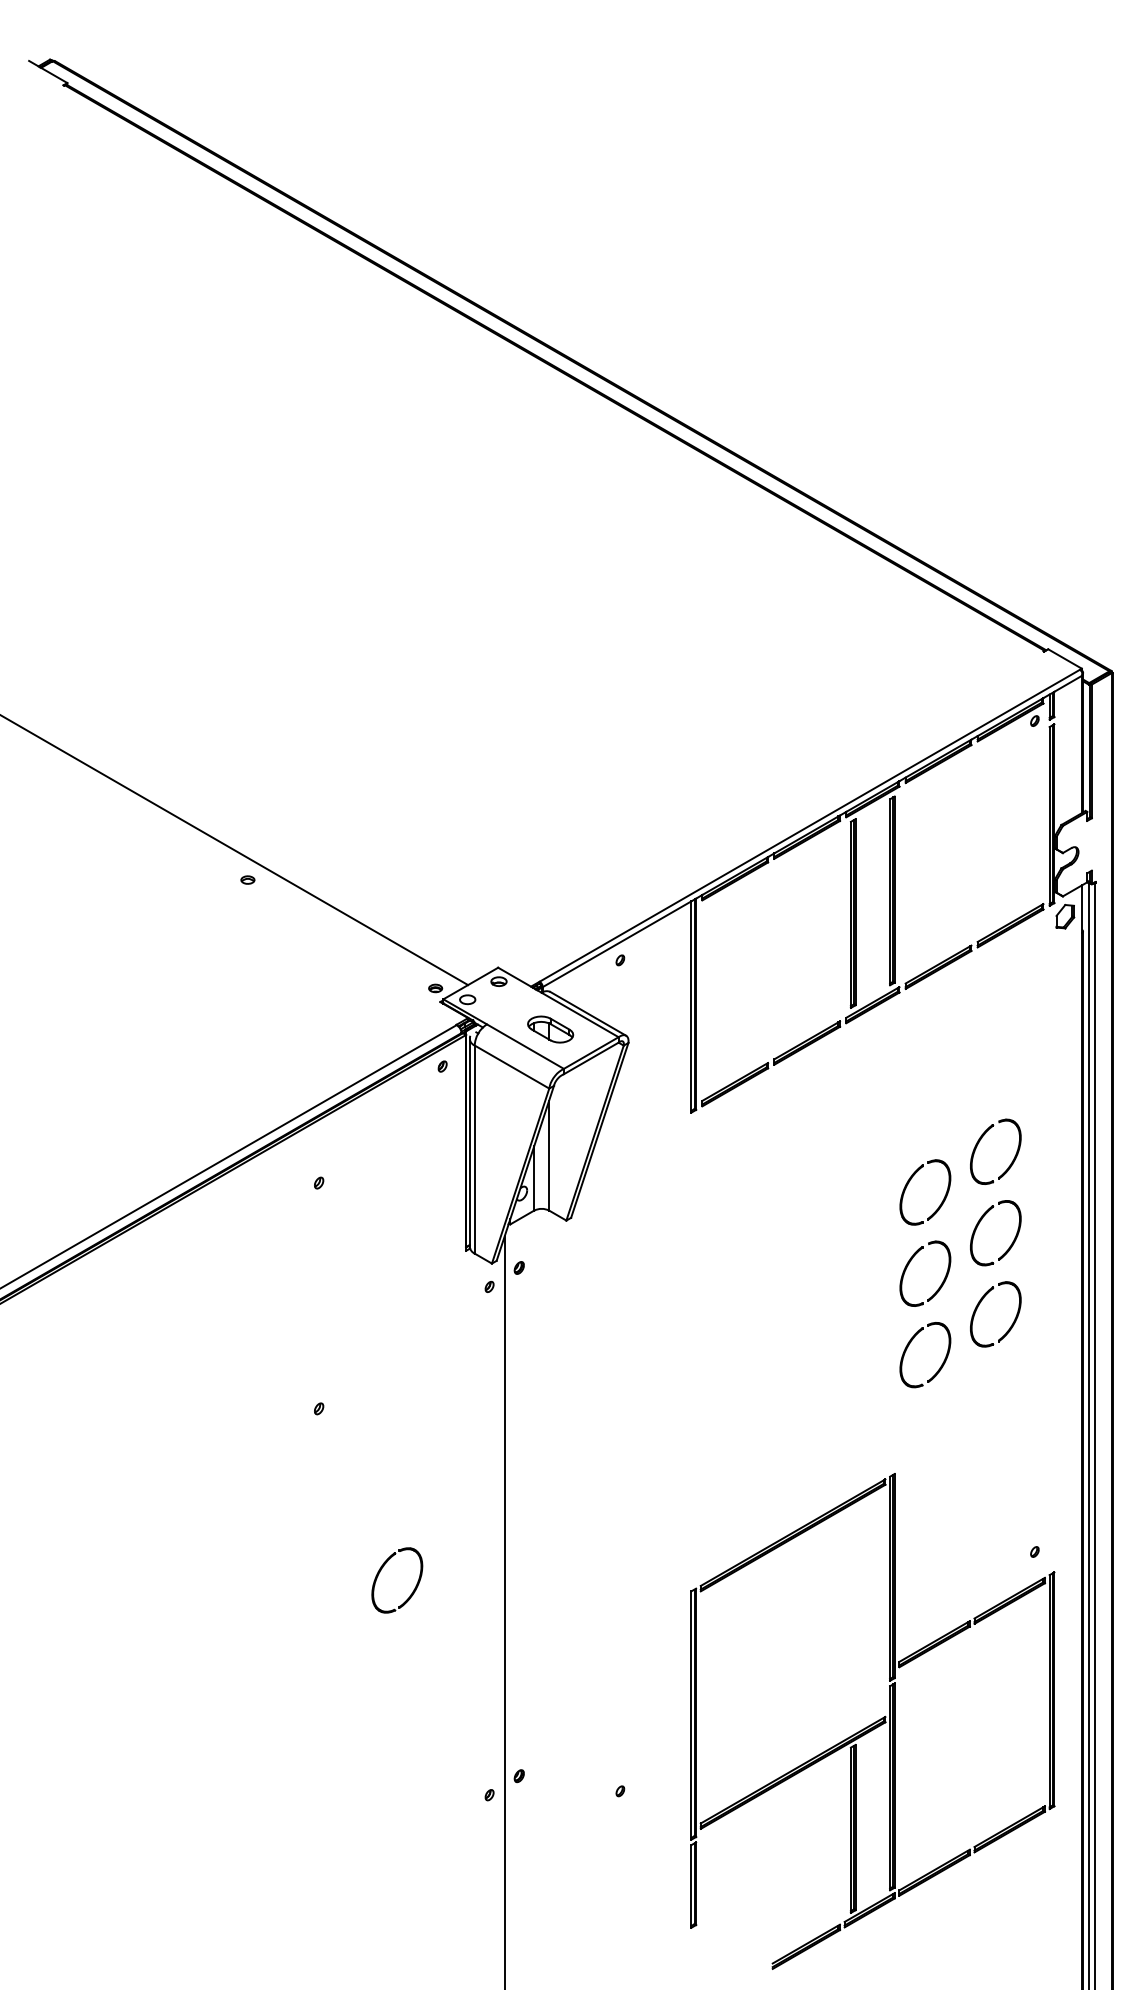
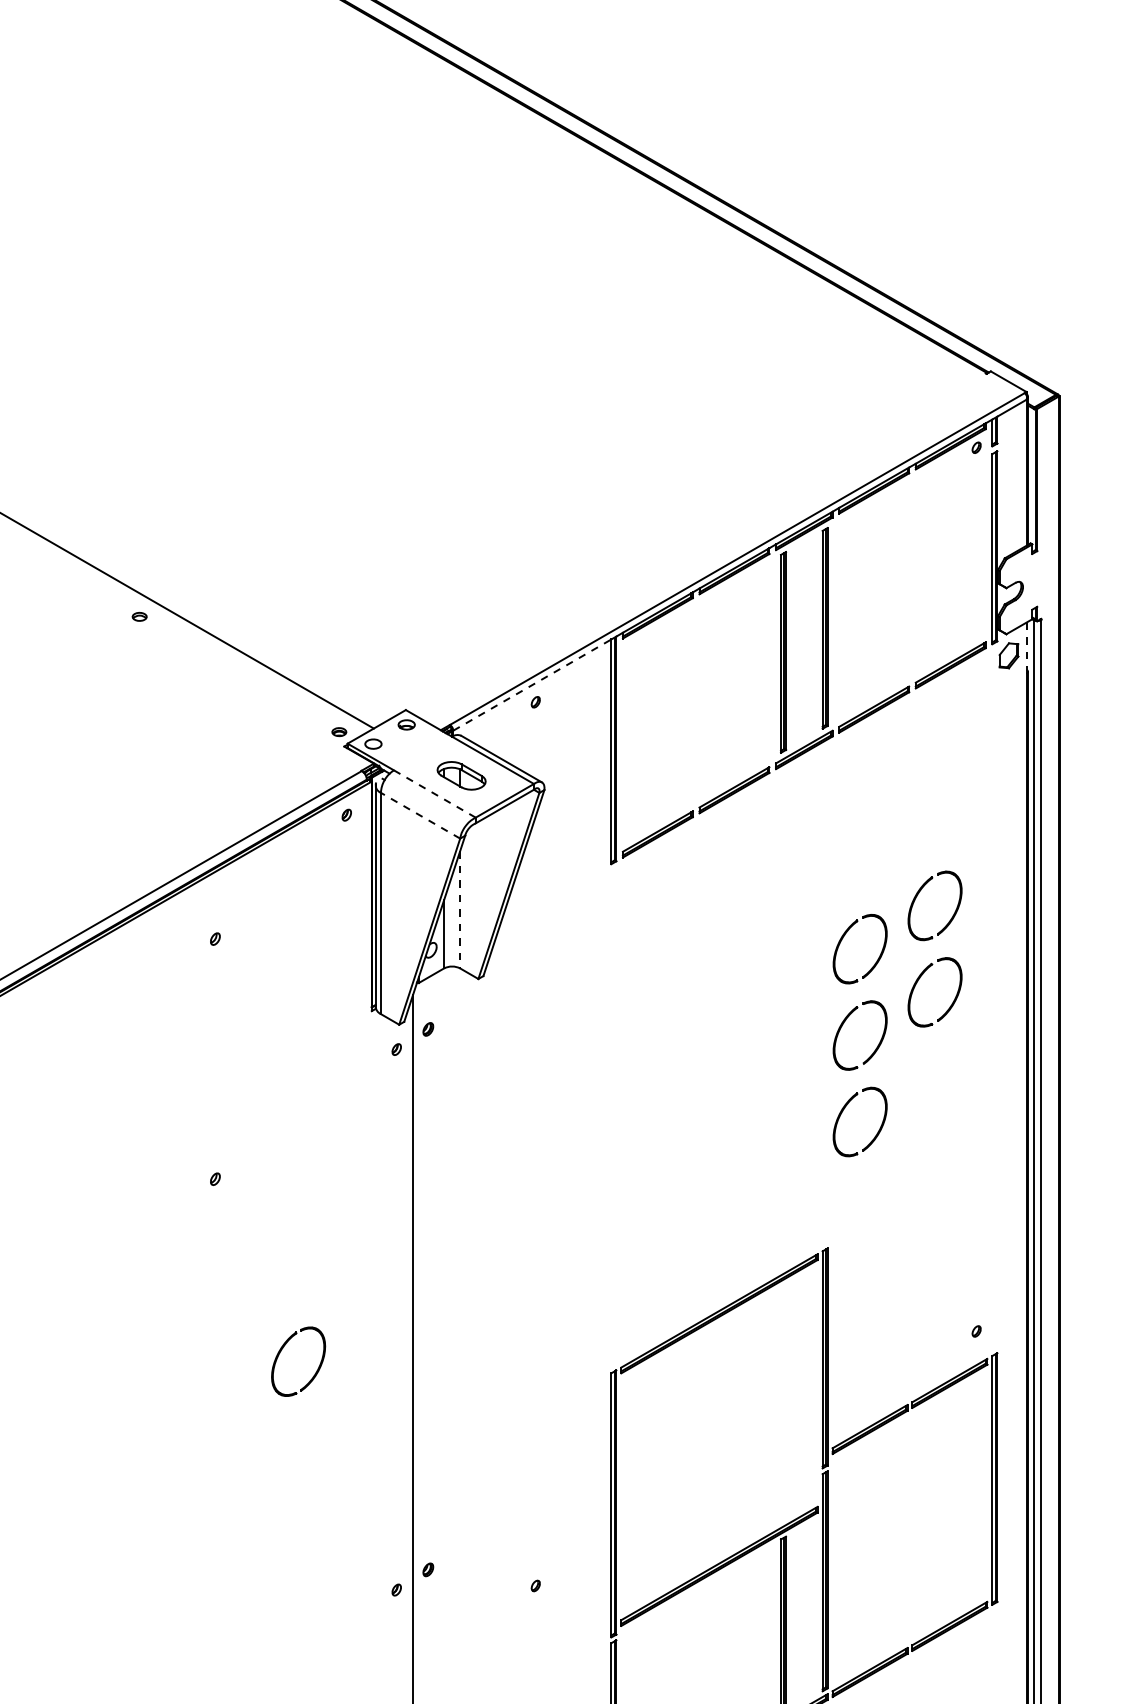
line: (1081, 909) -> (1026, 648), solid -> dashed
line: (617, 944) -> (532, 685), solid -> dashed
line: (525, 1046) -> (434, 793), solid -> dashed
line: (511, 1066) -> (420, 815), solid -> dashed
line: (549, 1156) -> (460, 910), solid -> dashed
part: (979, 1305) -> (917, 1069), removed

